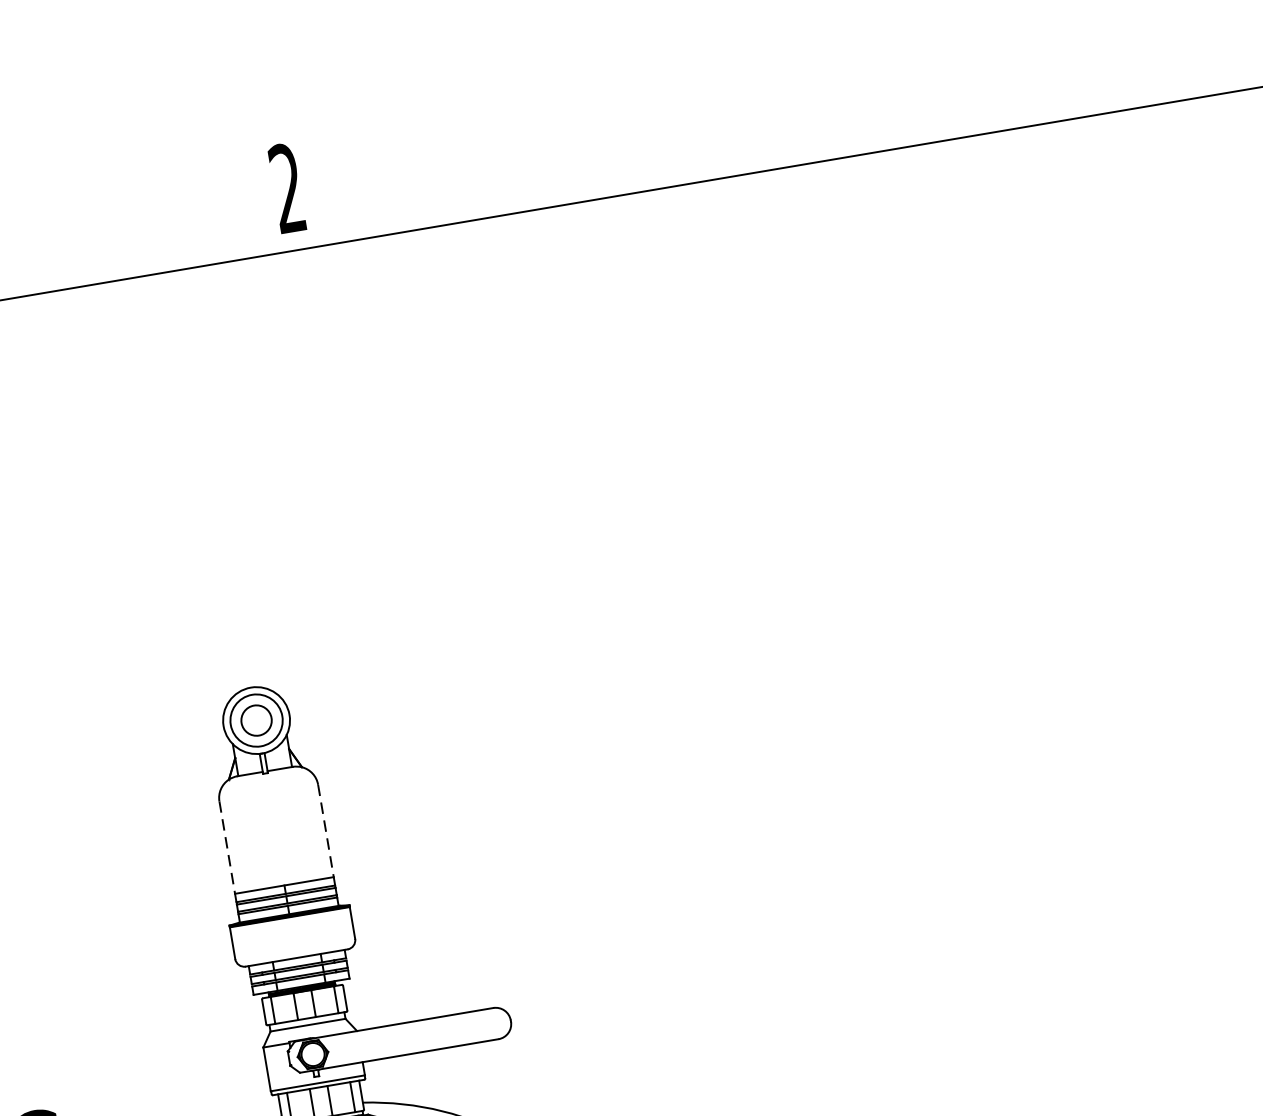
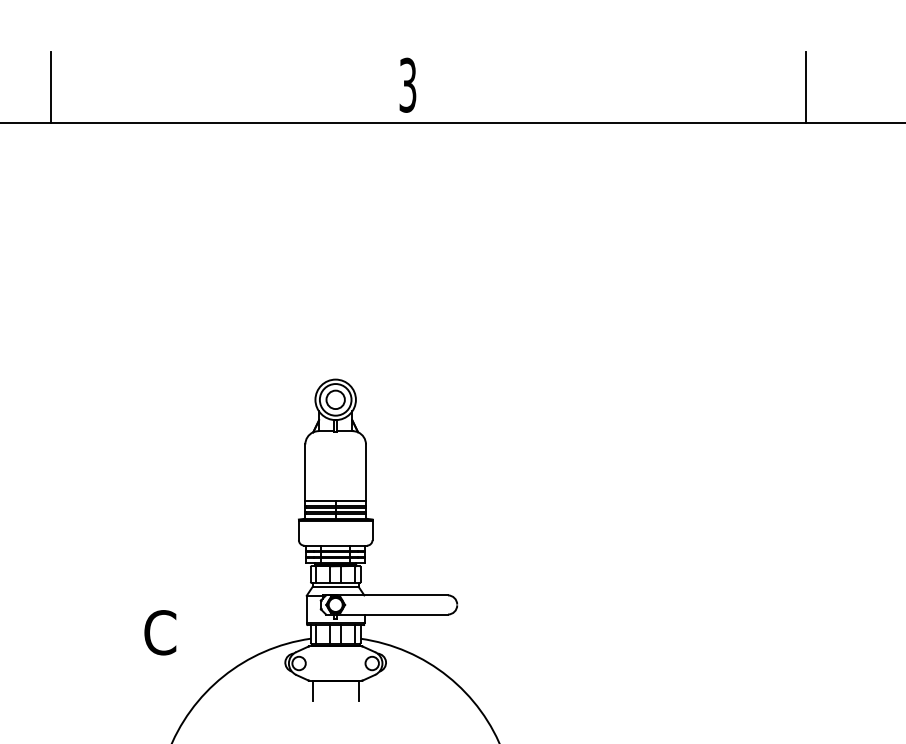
line: (937, 82) -> (806, 87), added
text: (286, 187) -> (407, 84), 2 -> 3
line: (325, 835) -> (365, 475), dashed -> solid
line: (228, 852) -> (305, 475), dashed -> solid

